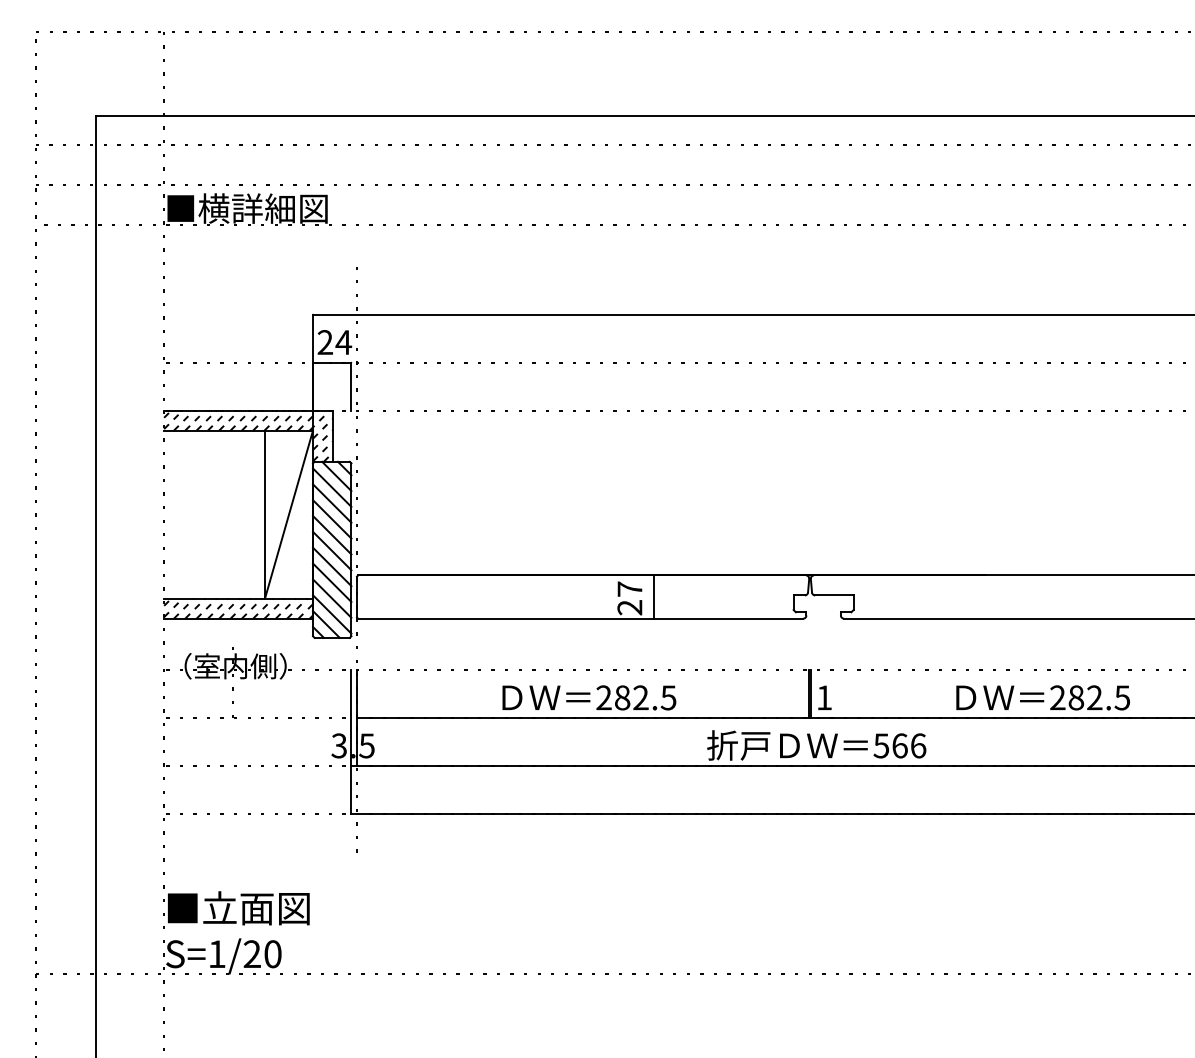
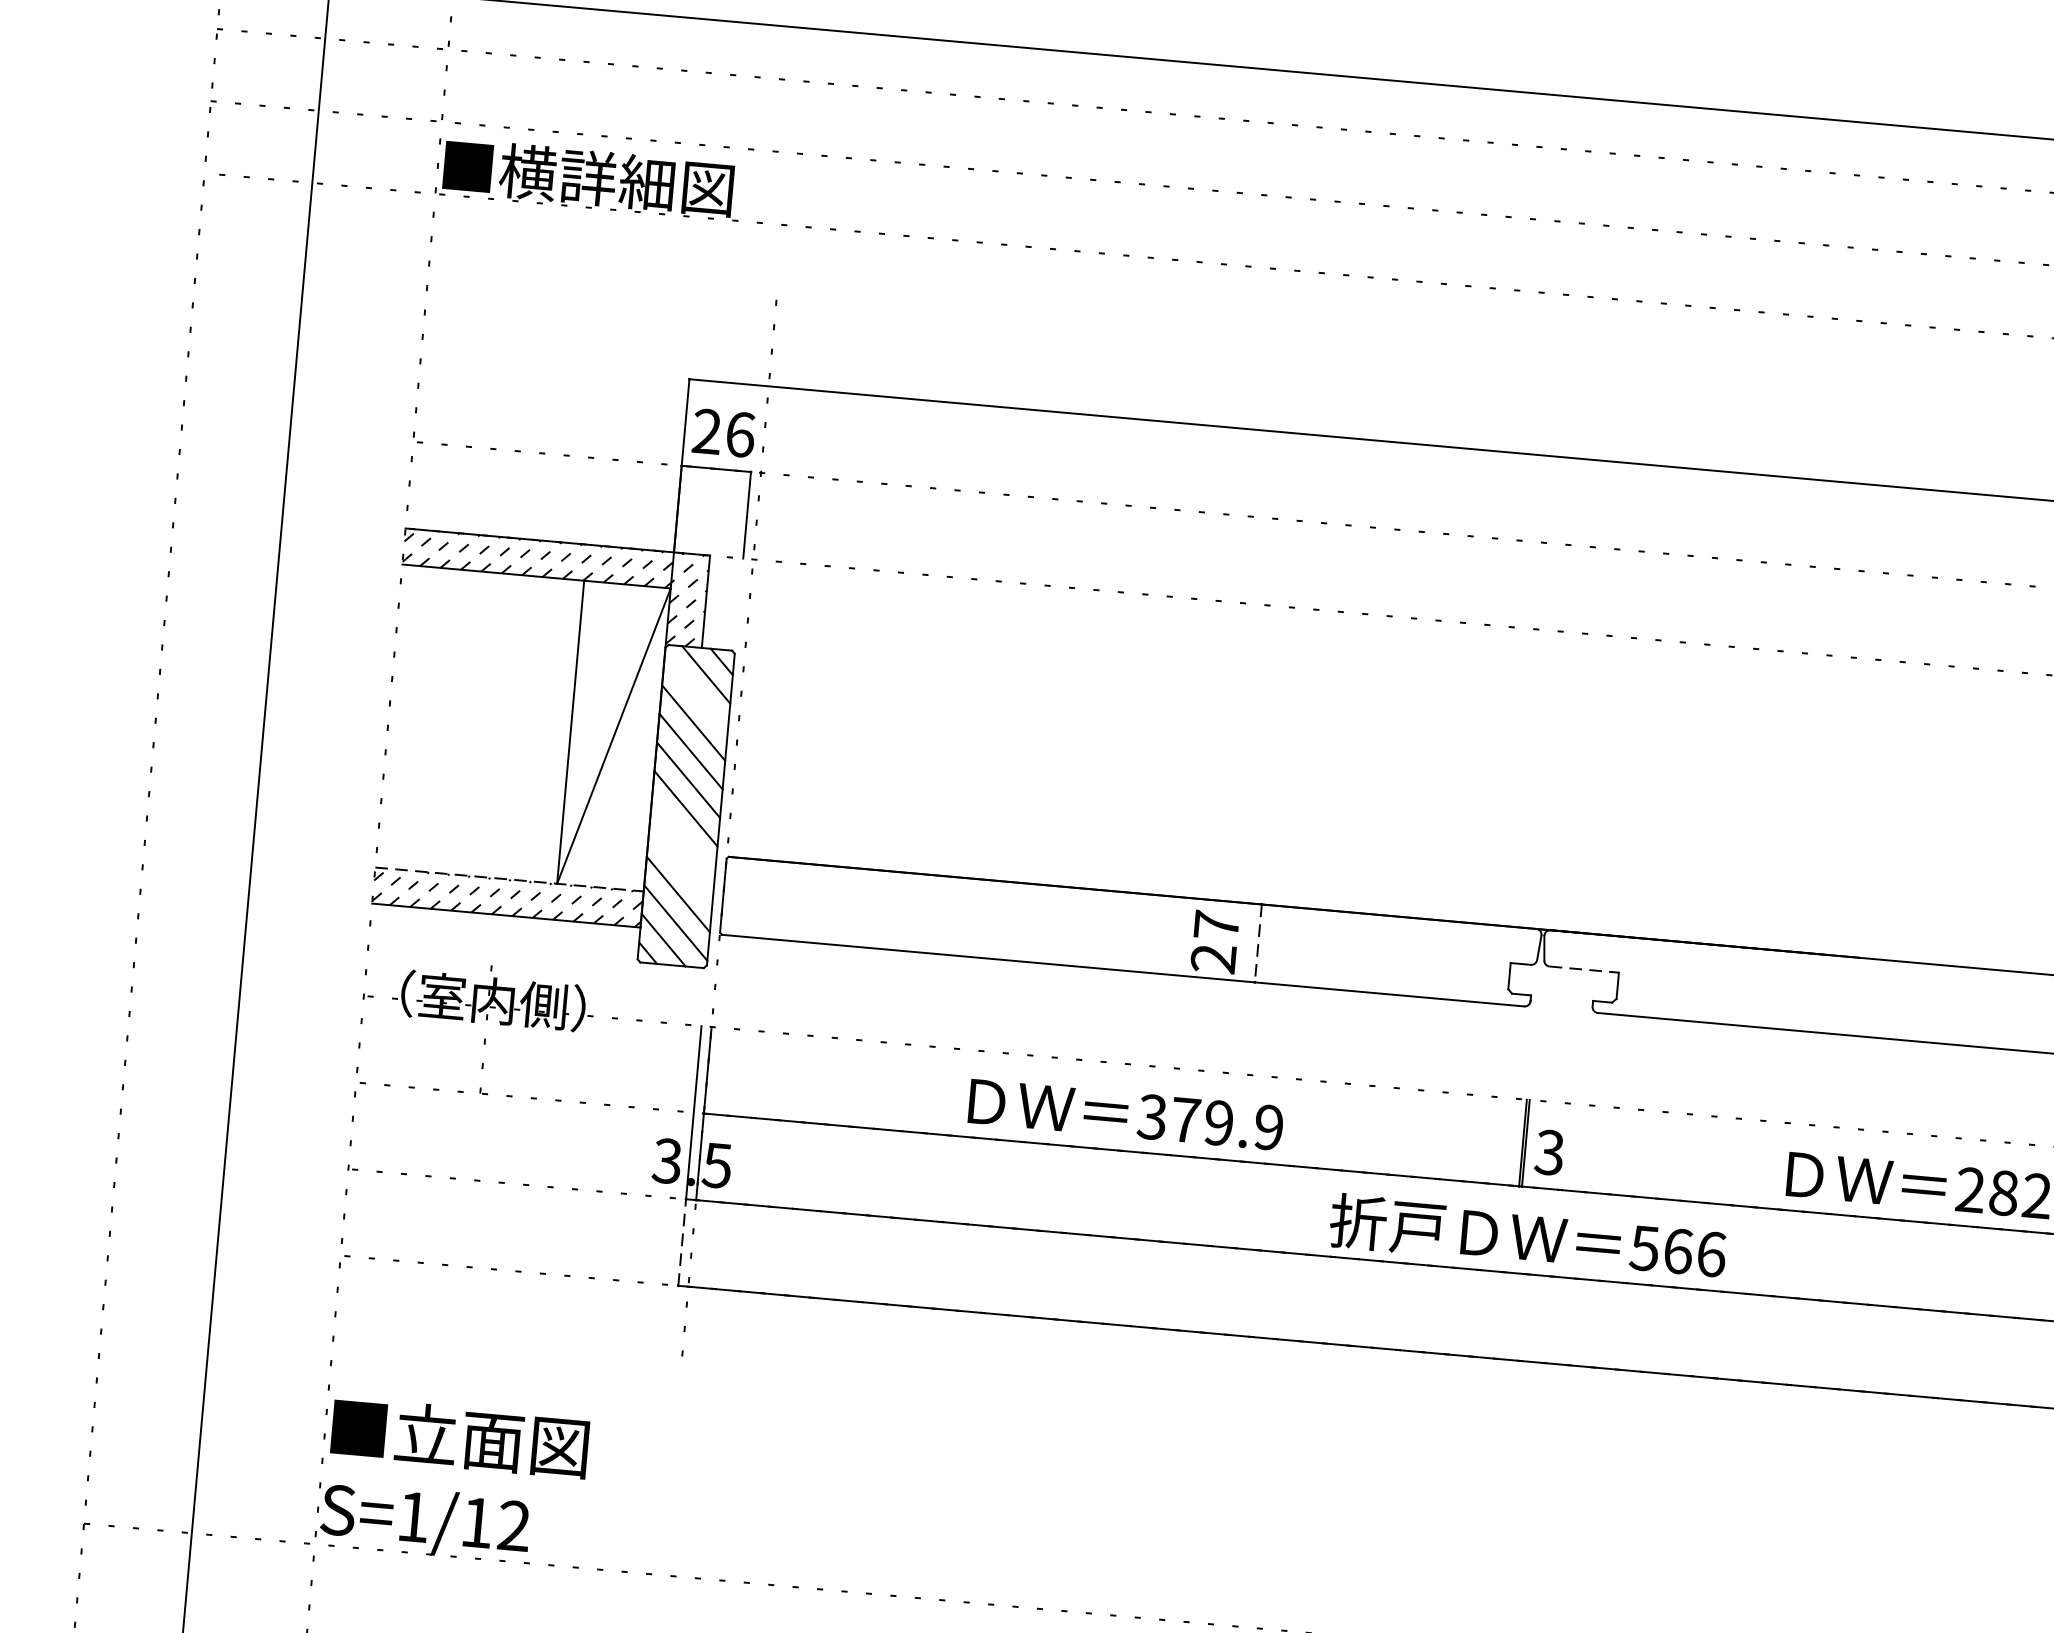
text: (343, 342) -> (739, 434), 24 -> 26
line: (332, 487) -> (696, 694), removed
line: (332, 566) -> (684, 836), removed
line: (332, 582) -> (681, 865), removed
line: (834, 595) -> (1584, 969), solid -> dashed
line: (653, 597) -> (1257, 944), solid -> dashed
line: (239, 598) -> (511, 879), solid -> dashed
text: (636, 697) -> (1210, 1121), 282.5 -> 379.9
text: (823, 697) -> (1548, 1151), 1 -> 3
line: (351, 789) -> (682, 1241), solid -> dashed
text: (262, 954) -> (495, 1524), S=1/20 -> S=1/12

